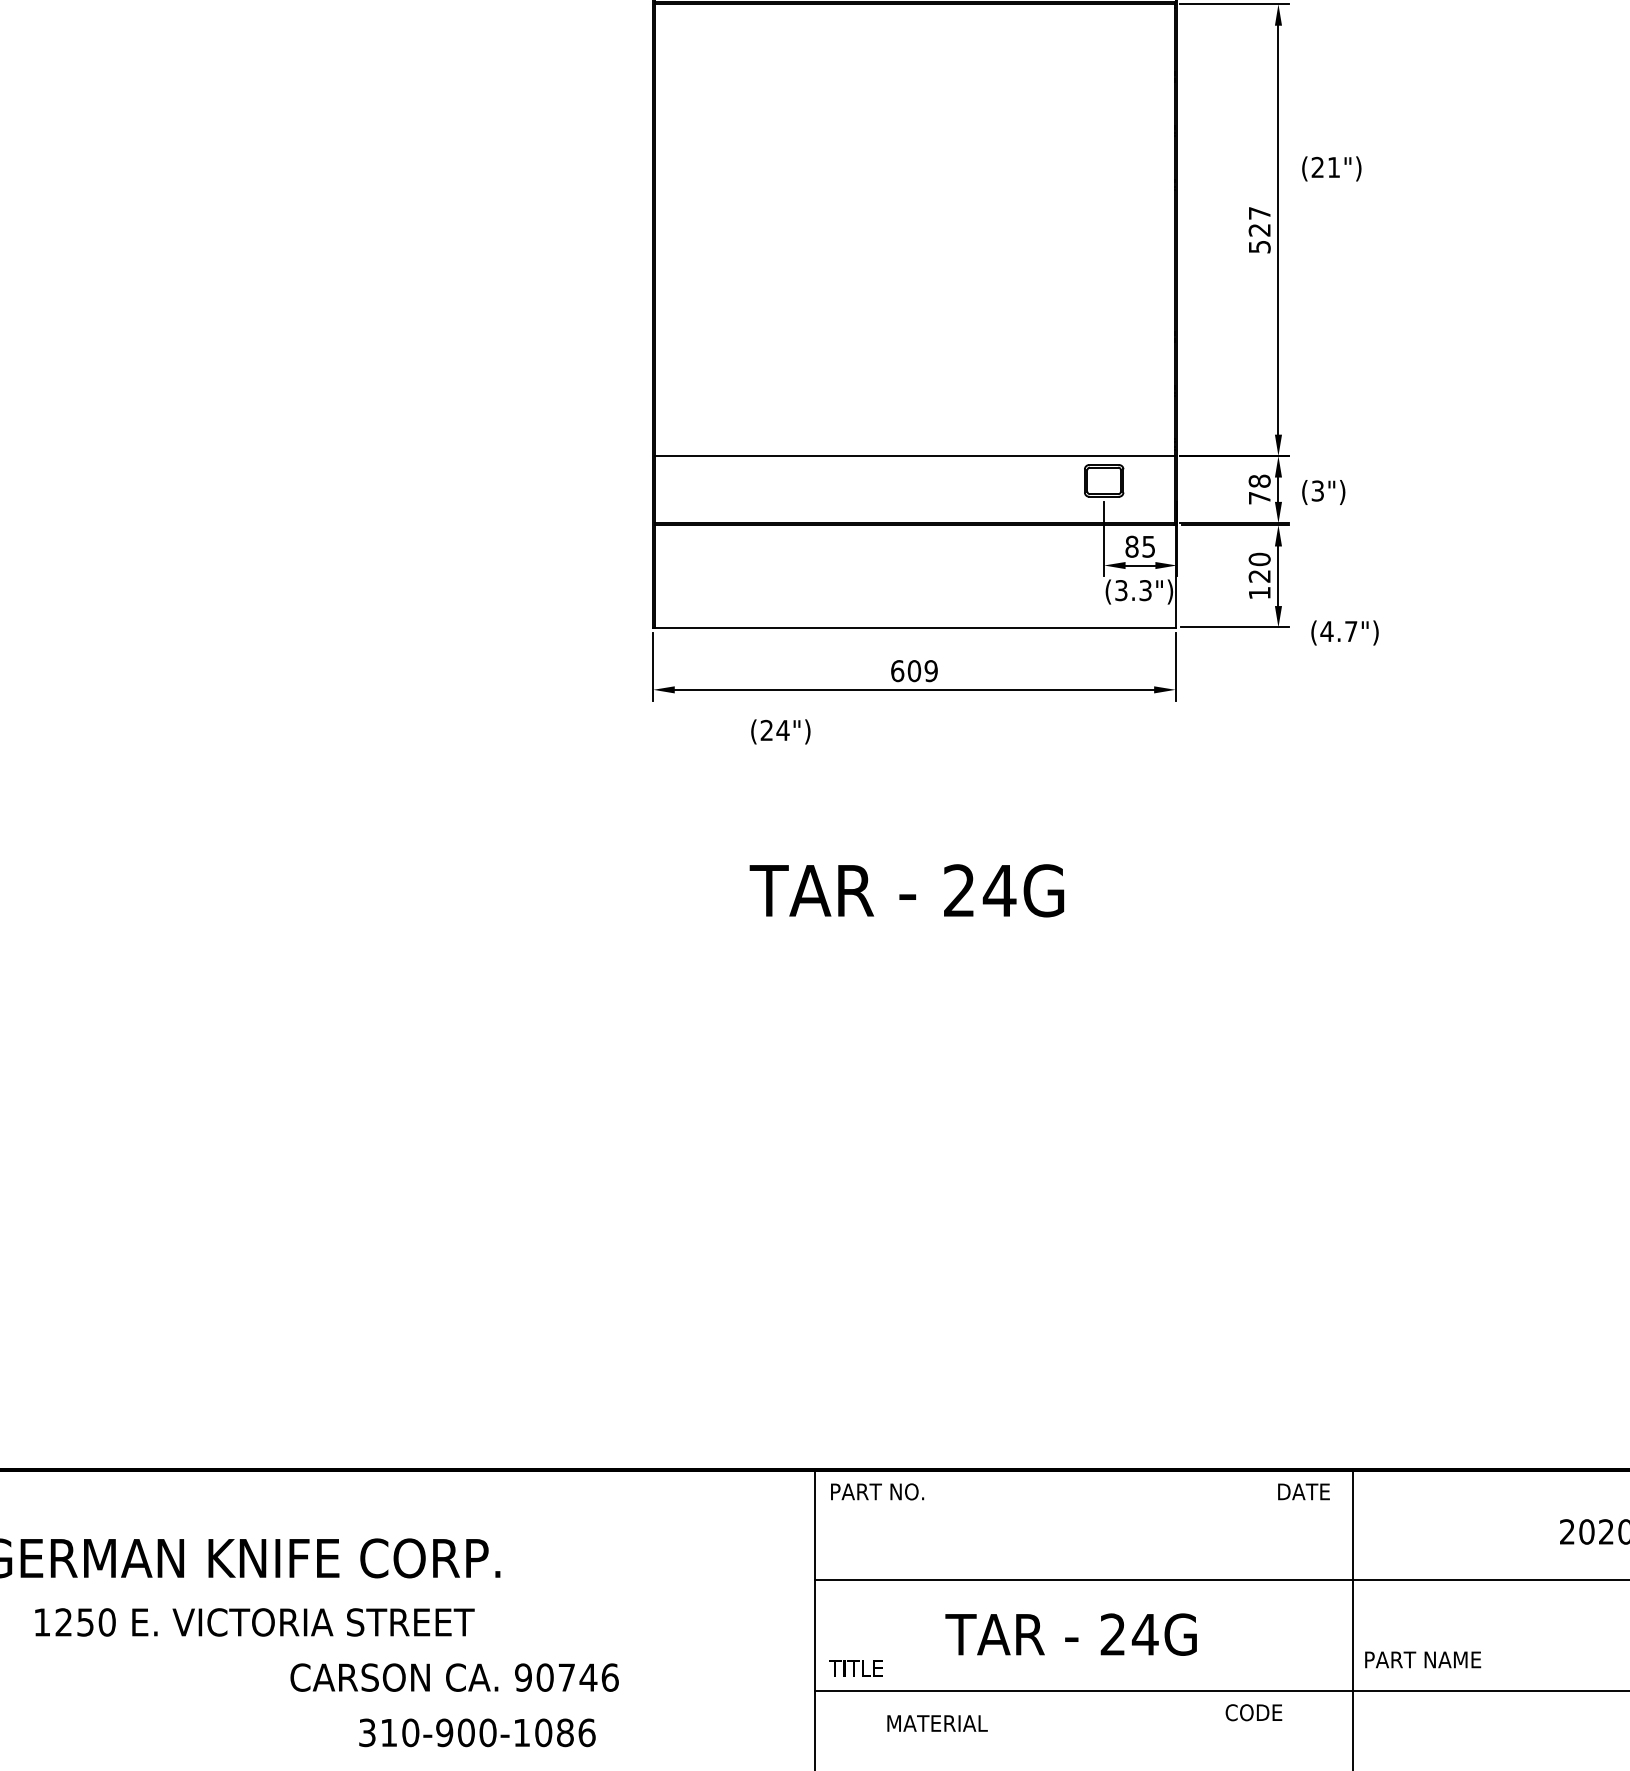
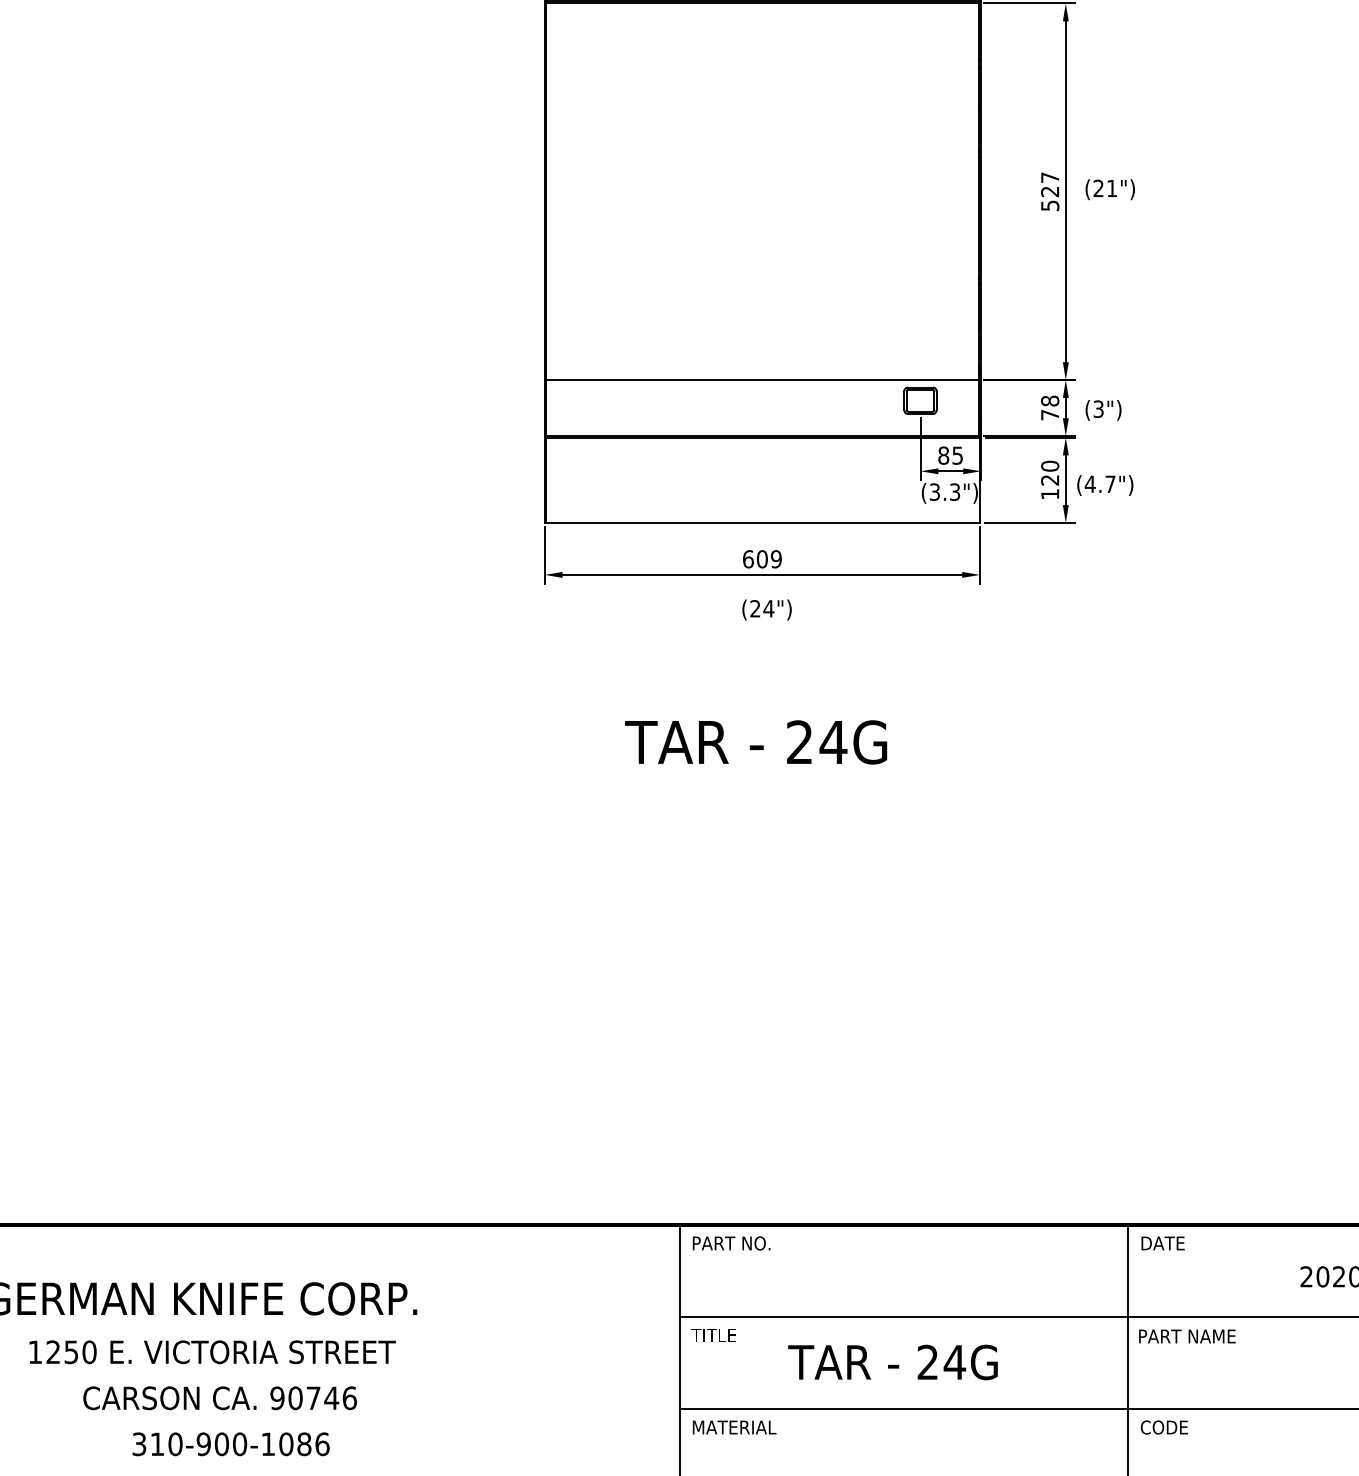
text: (1330, 168) -> (1109, 189), moved
text: (1345, 632) -> (1105, 485), moved
text: (780, 731) -> (766, 609), moved
text: (1303, 1491) -> (1162, 1243), moved
text: (1423, 1659) -> (1187, 1336), moved
text: (855, 1668) -> (713, 1335), moved
text: (453, 1677) -> (219, 1398), moved
text: (1252, 1712) -> (1163, 1427), moved
text: (937, 1723) -> (734, 1427), moved
text: (476, 1733) -> (230, 1444), moved

